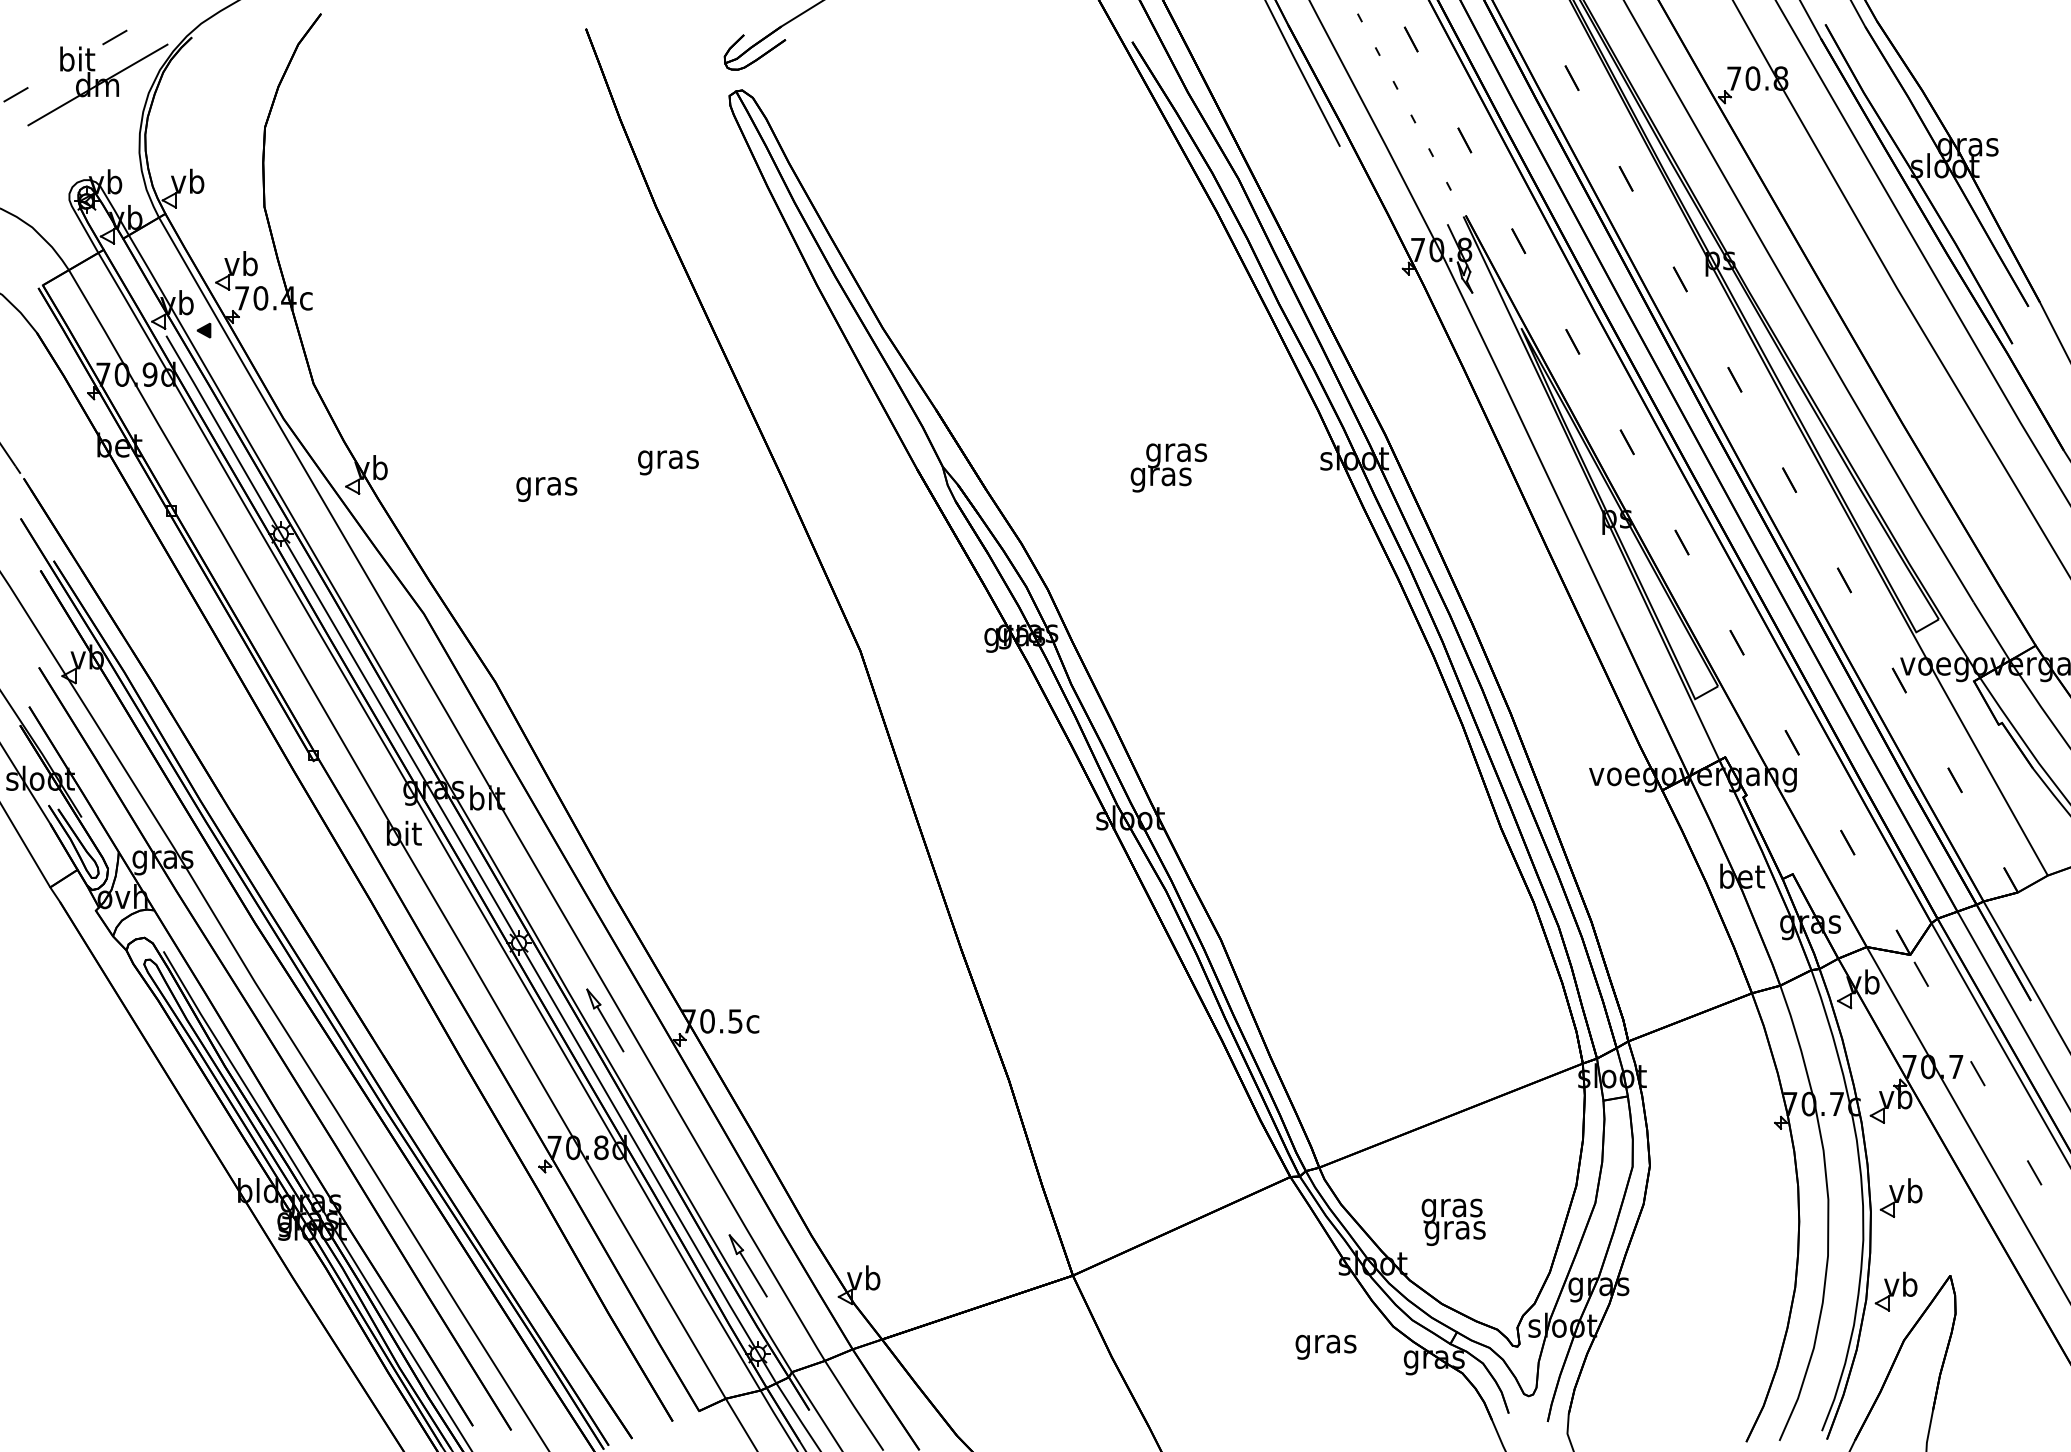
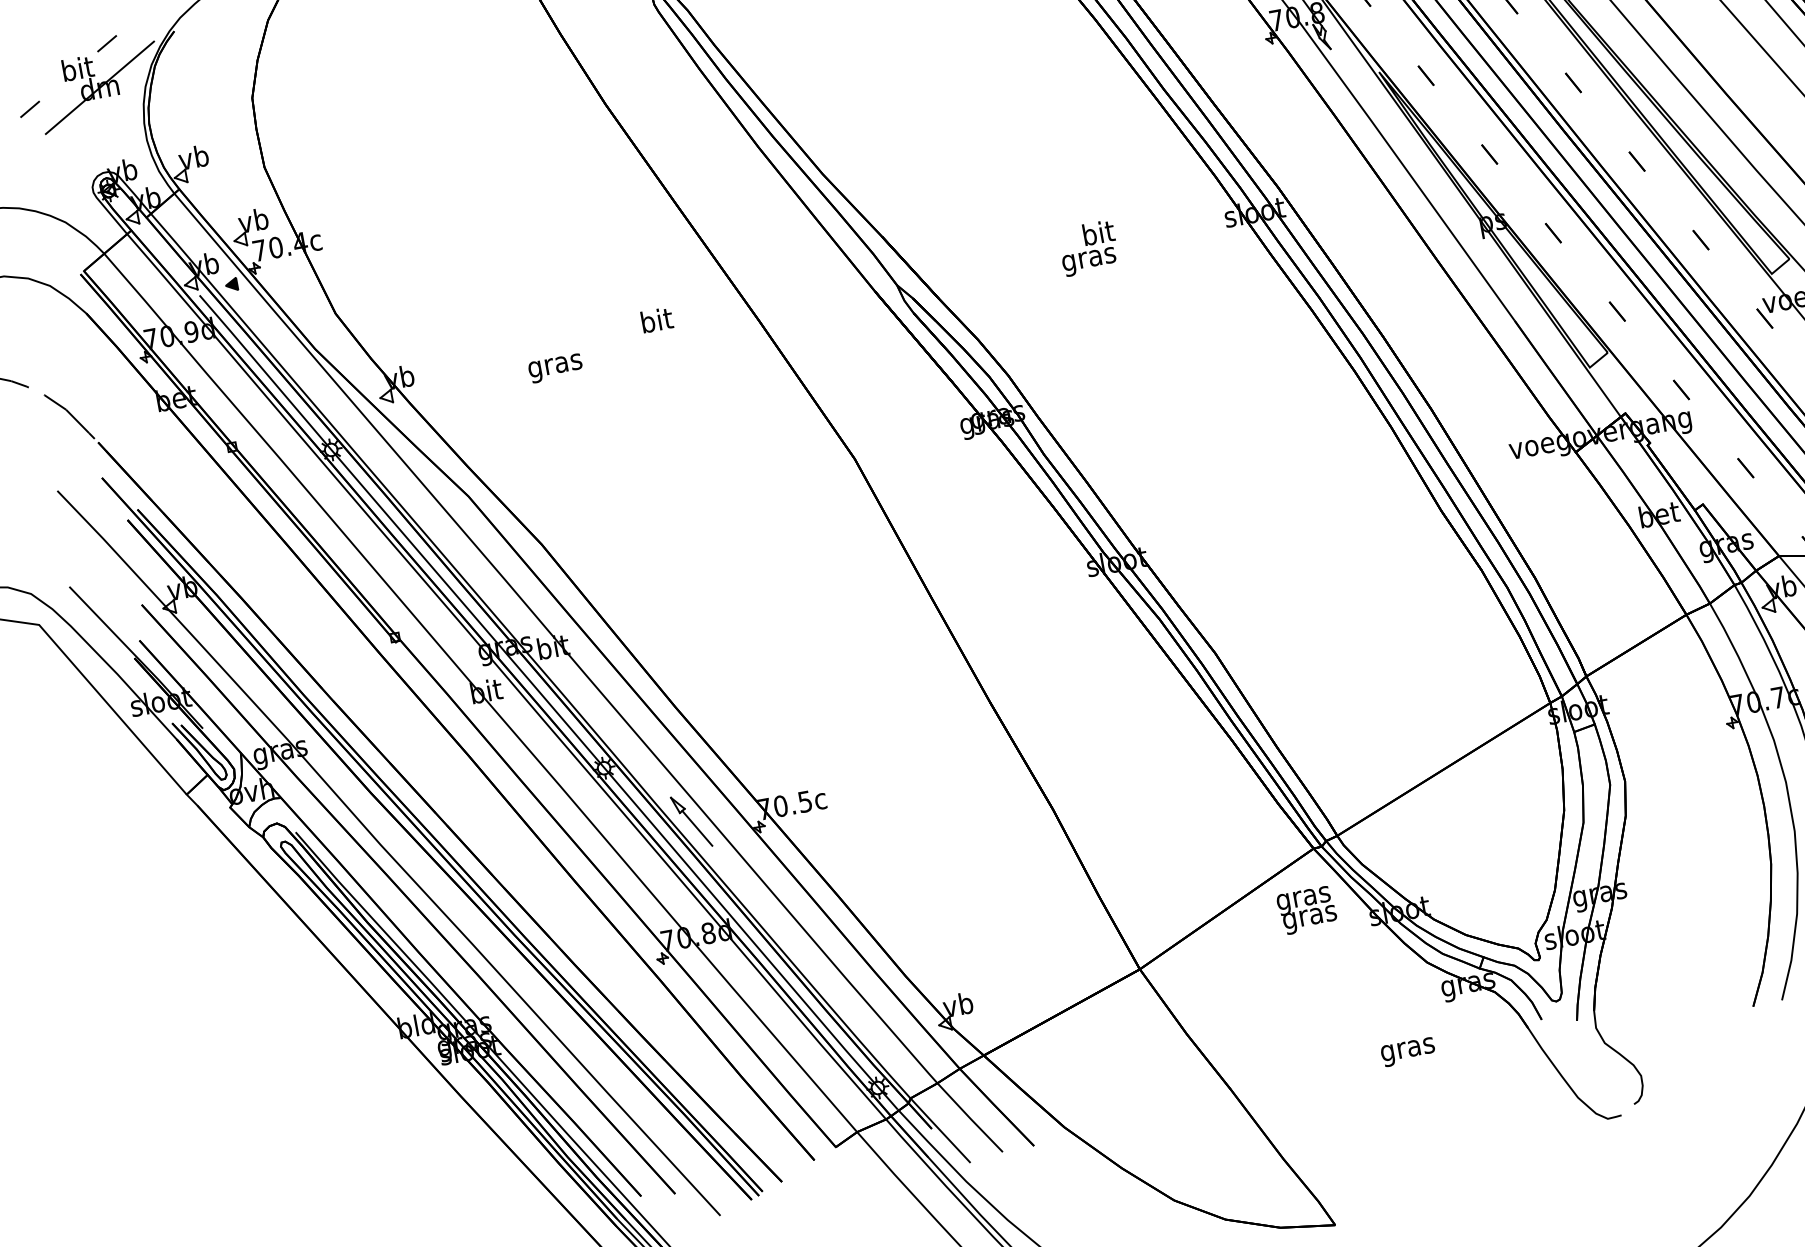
text: (1176, 452) -> (1098, 235), gras -> bit
text: (668, 459) -> (656, 322), gras -> bit
text: (1453, 1221) -> (1306, 909), moved
part: (747, 1265) -> (854, 1012), removed
text: (1325, 1346) -> (1407, 1051), moved

